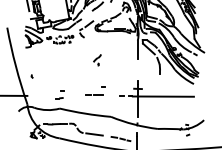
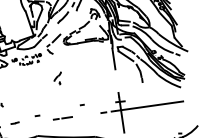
part: (97, 60) -> (58, 78), moved
line: (94, 94) -> (62, 117), moved
part: (59, 98) -> (15, 123), moved

